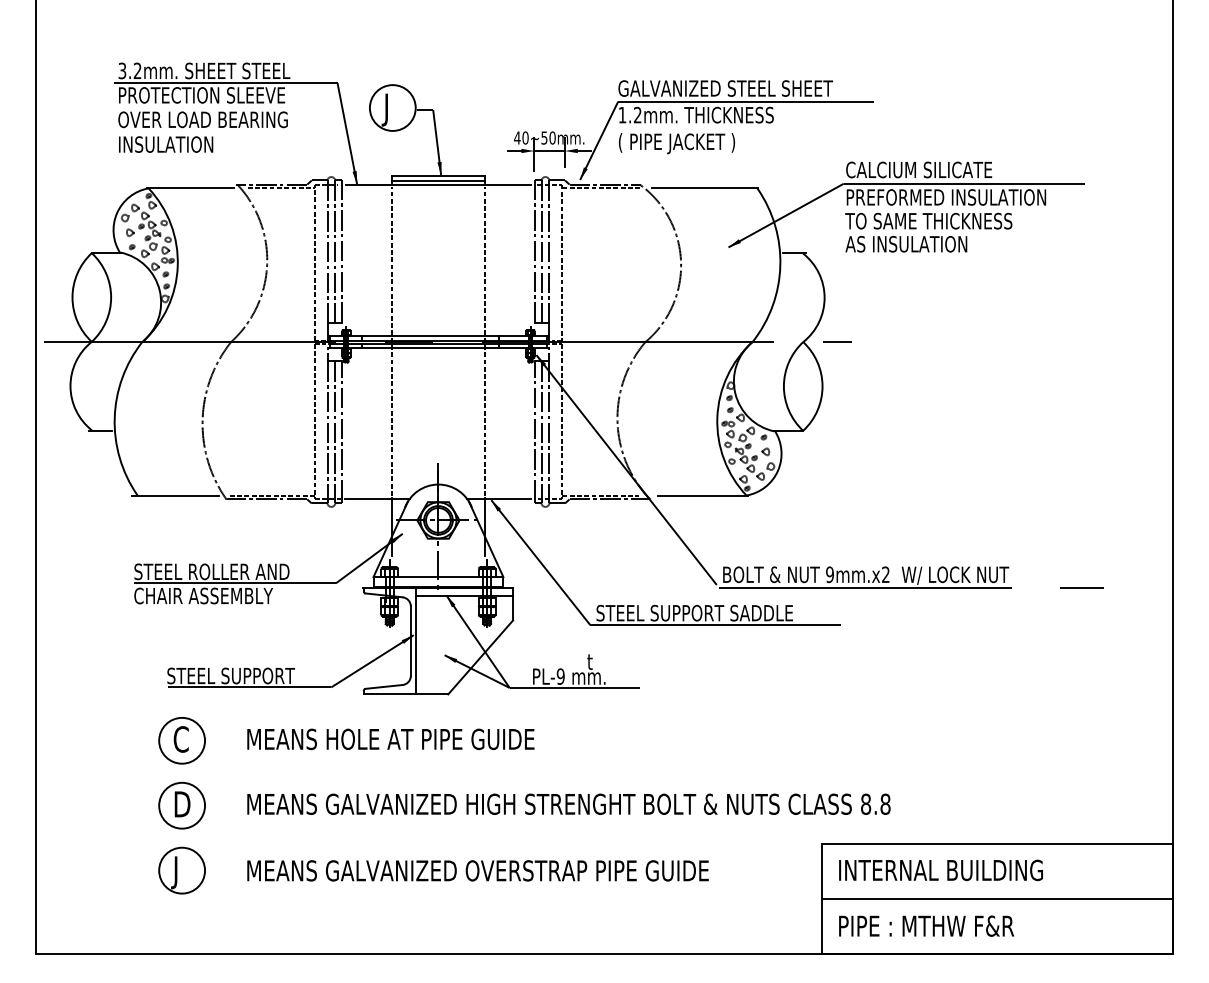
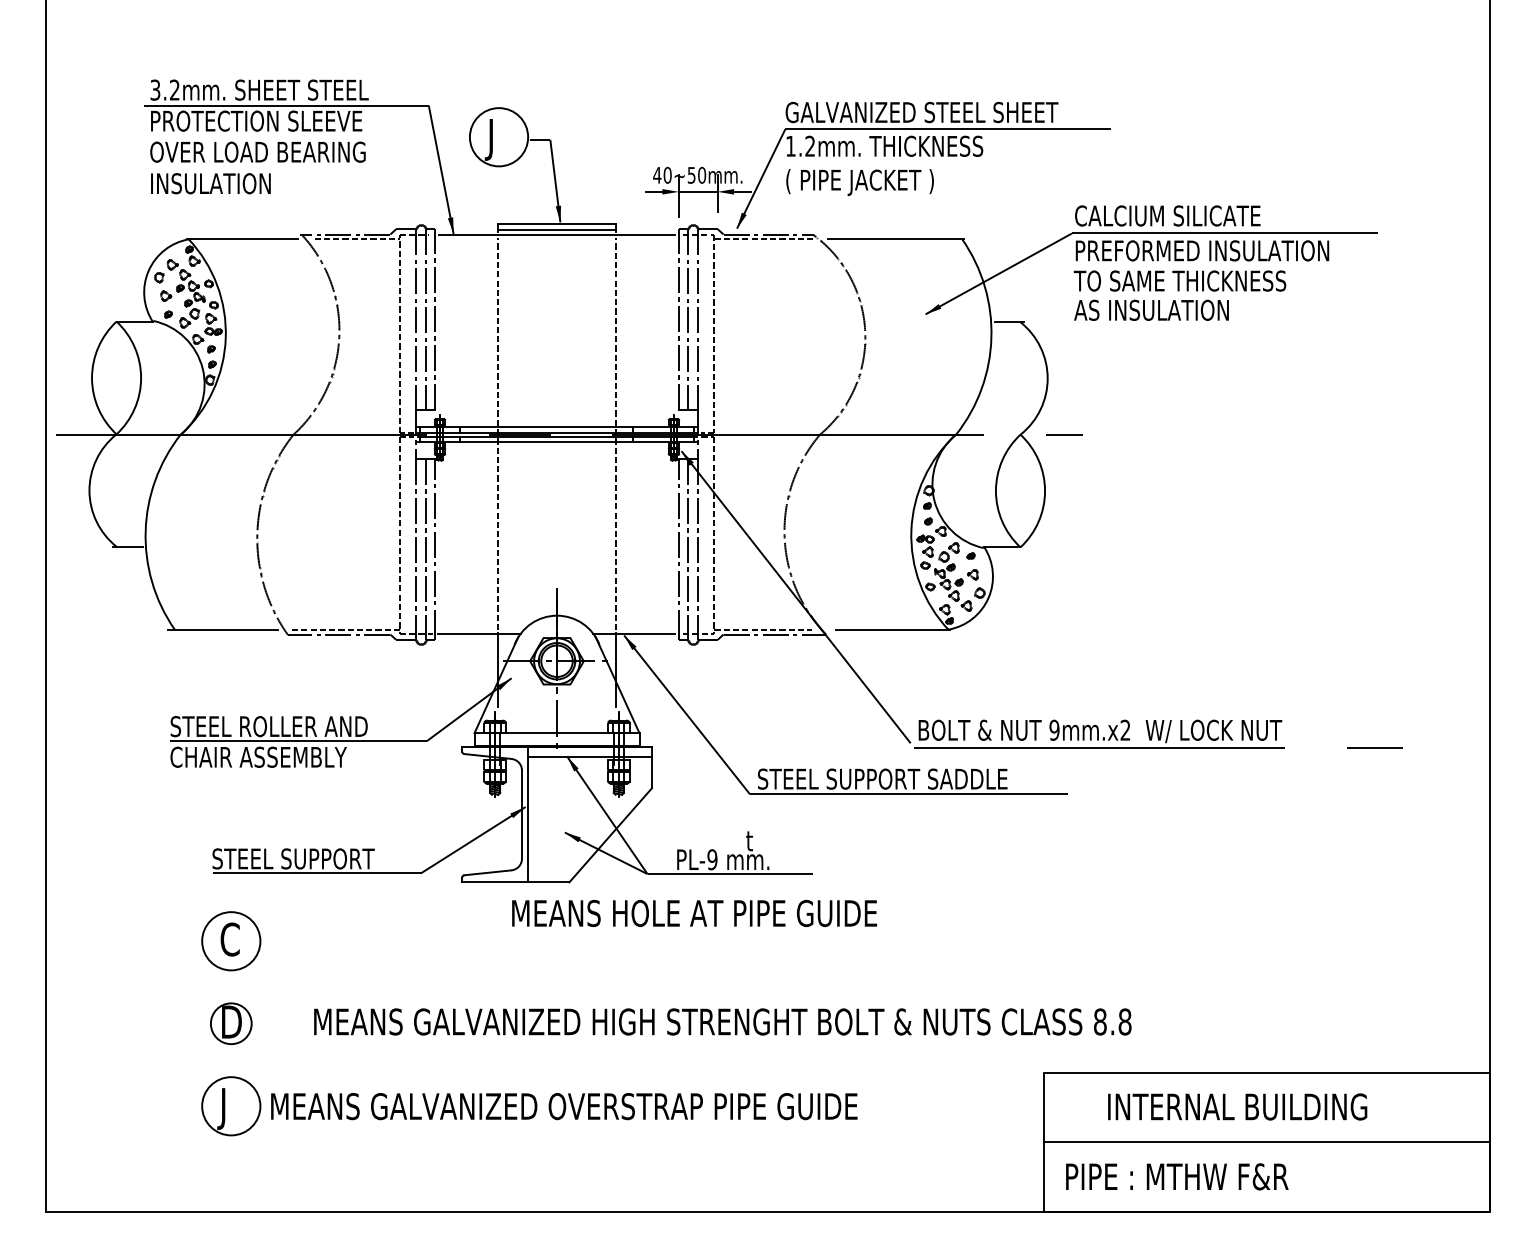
text: (390, 739) -> (694, 913), moved
circle: (182, 805) -> (231, 1023), size x0.7
text: (478, 870) -> (564, 1106), moved
text: (940, 870) -> (1237, 1106), moved

